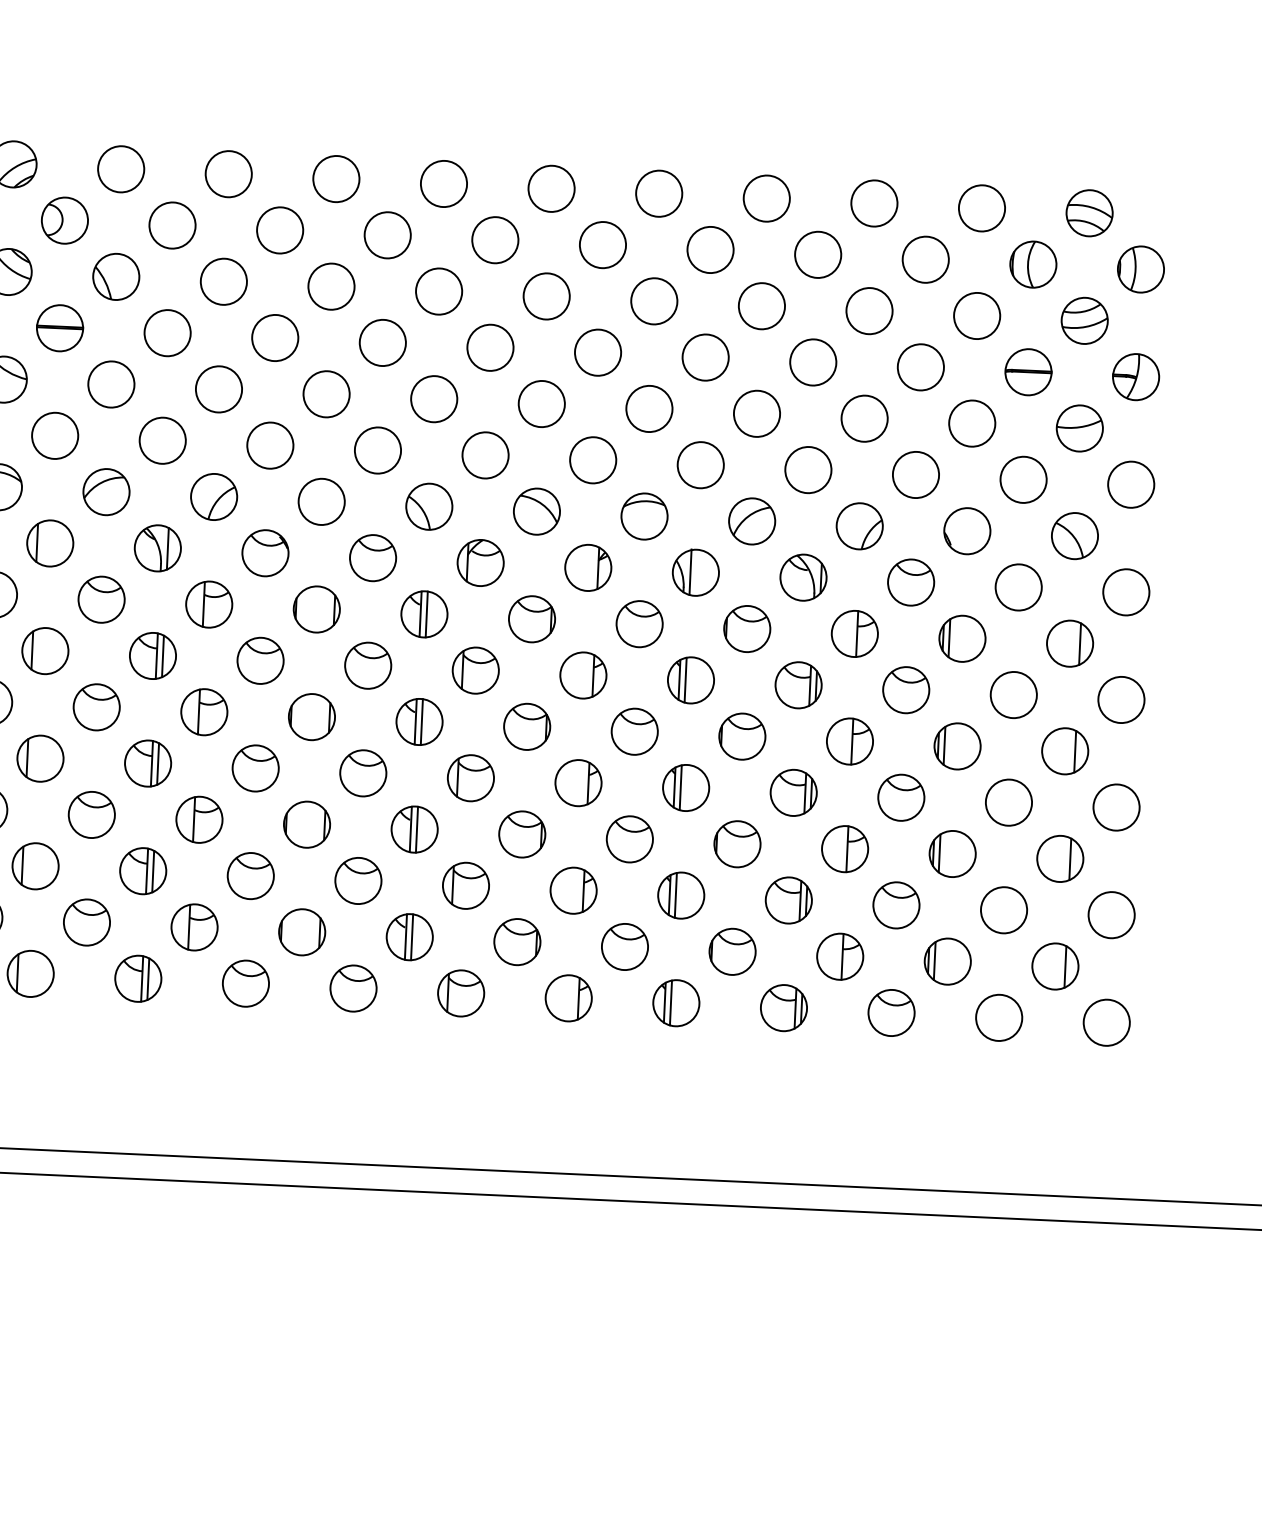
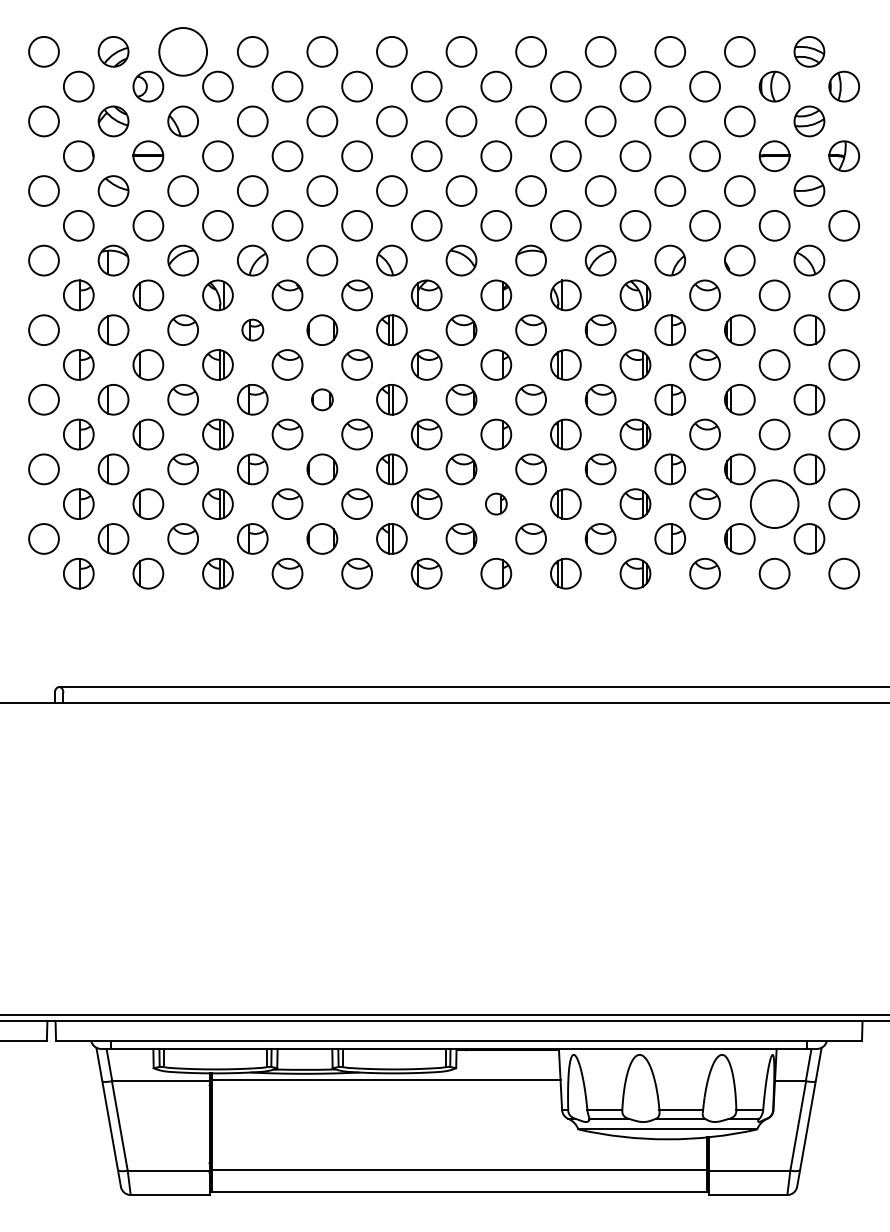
circle: (121, 168) -> (183, 51), size x1.6
part: (208, 603) -> (252, 329), size x0.7
part: (312, 716) -> (322, 399), size x0.7
part: (573, 889) -> (496, 503), size x0.7
circle: (1003, 910) -> (774, 504), size x1.6

